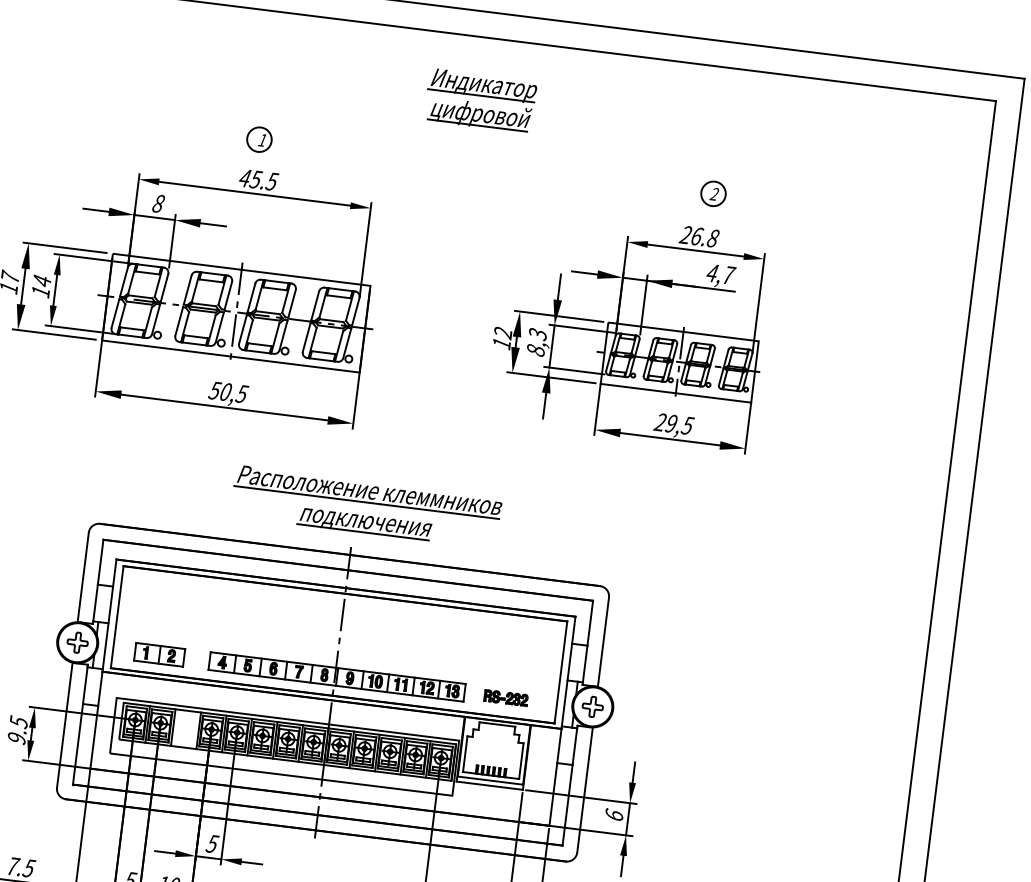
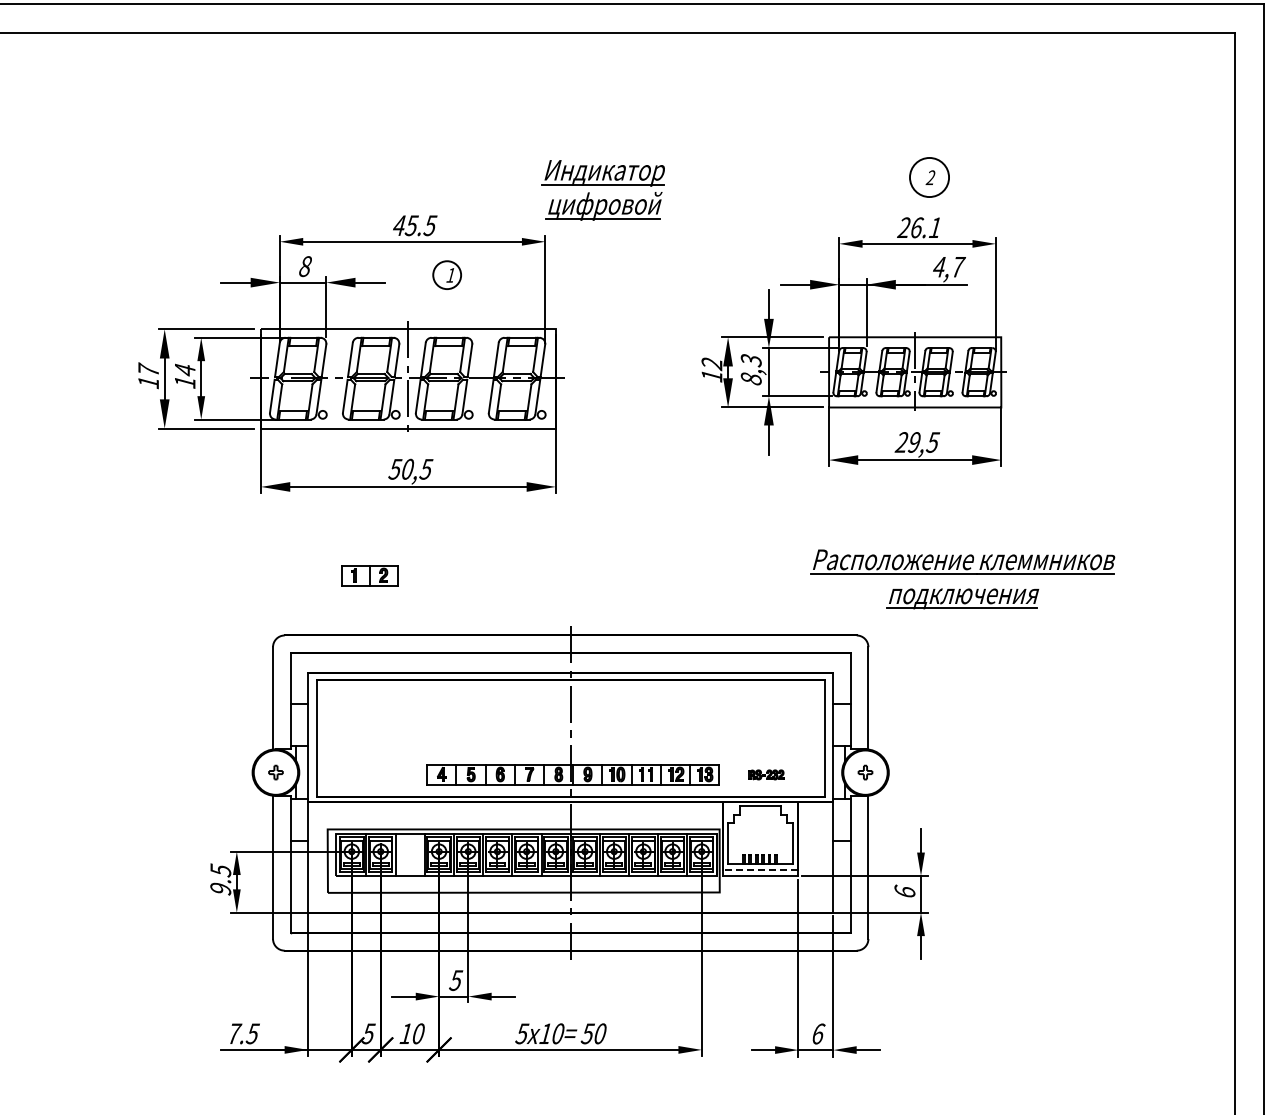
part: (480, 100) -> (602, 190), moved
part: (258, 139) -> (446, 274), moved
circle: (713, 193) -> (929, 177), size x1.4
text: (712, 238) -> (934, 227), 26.8 -> 26.1
part: (366, 507) -> (962, 579), moved
part: (77, 642) -> (275, 772), size x0.6
part: (159, 654) -> (369, 575), moved
part: (506, 697) -> (766, 774), size x0.7
part: (592, 706) -> (865, 772), size x0.6
line: (489, 780) -> (759, 870), solid -> dashed

